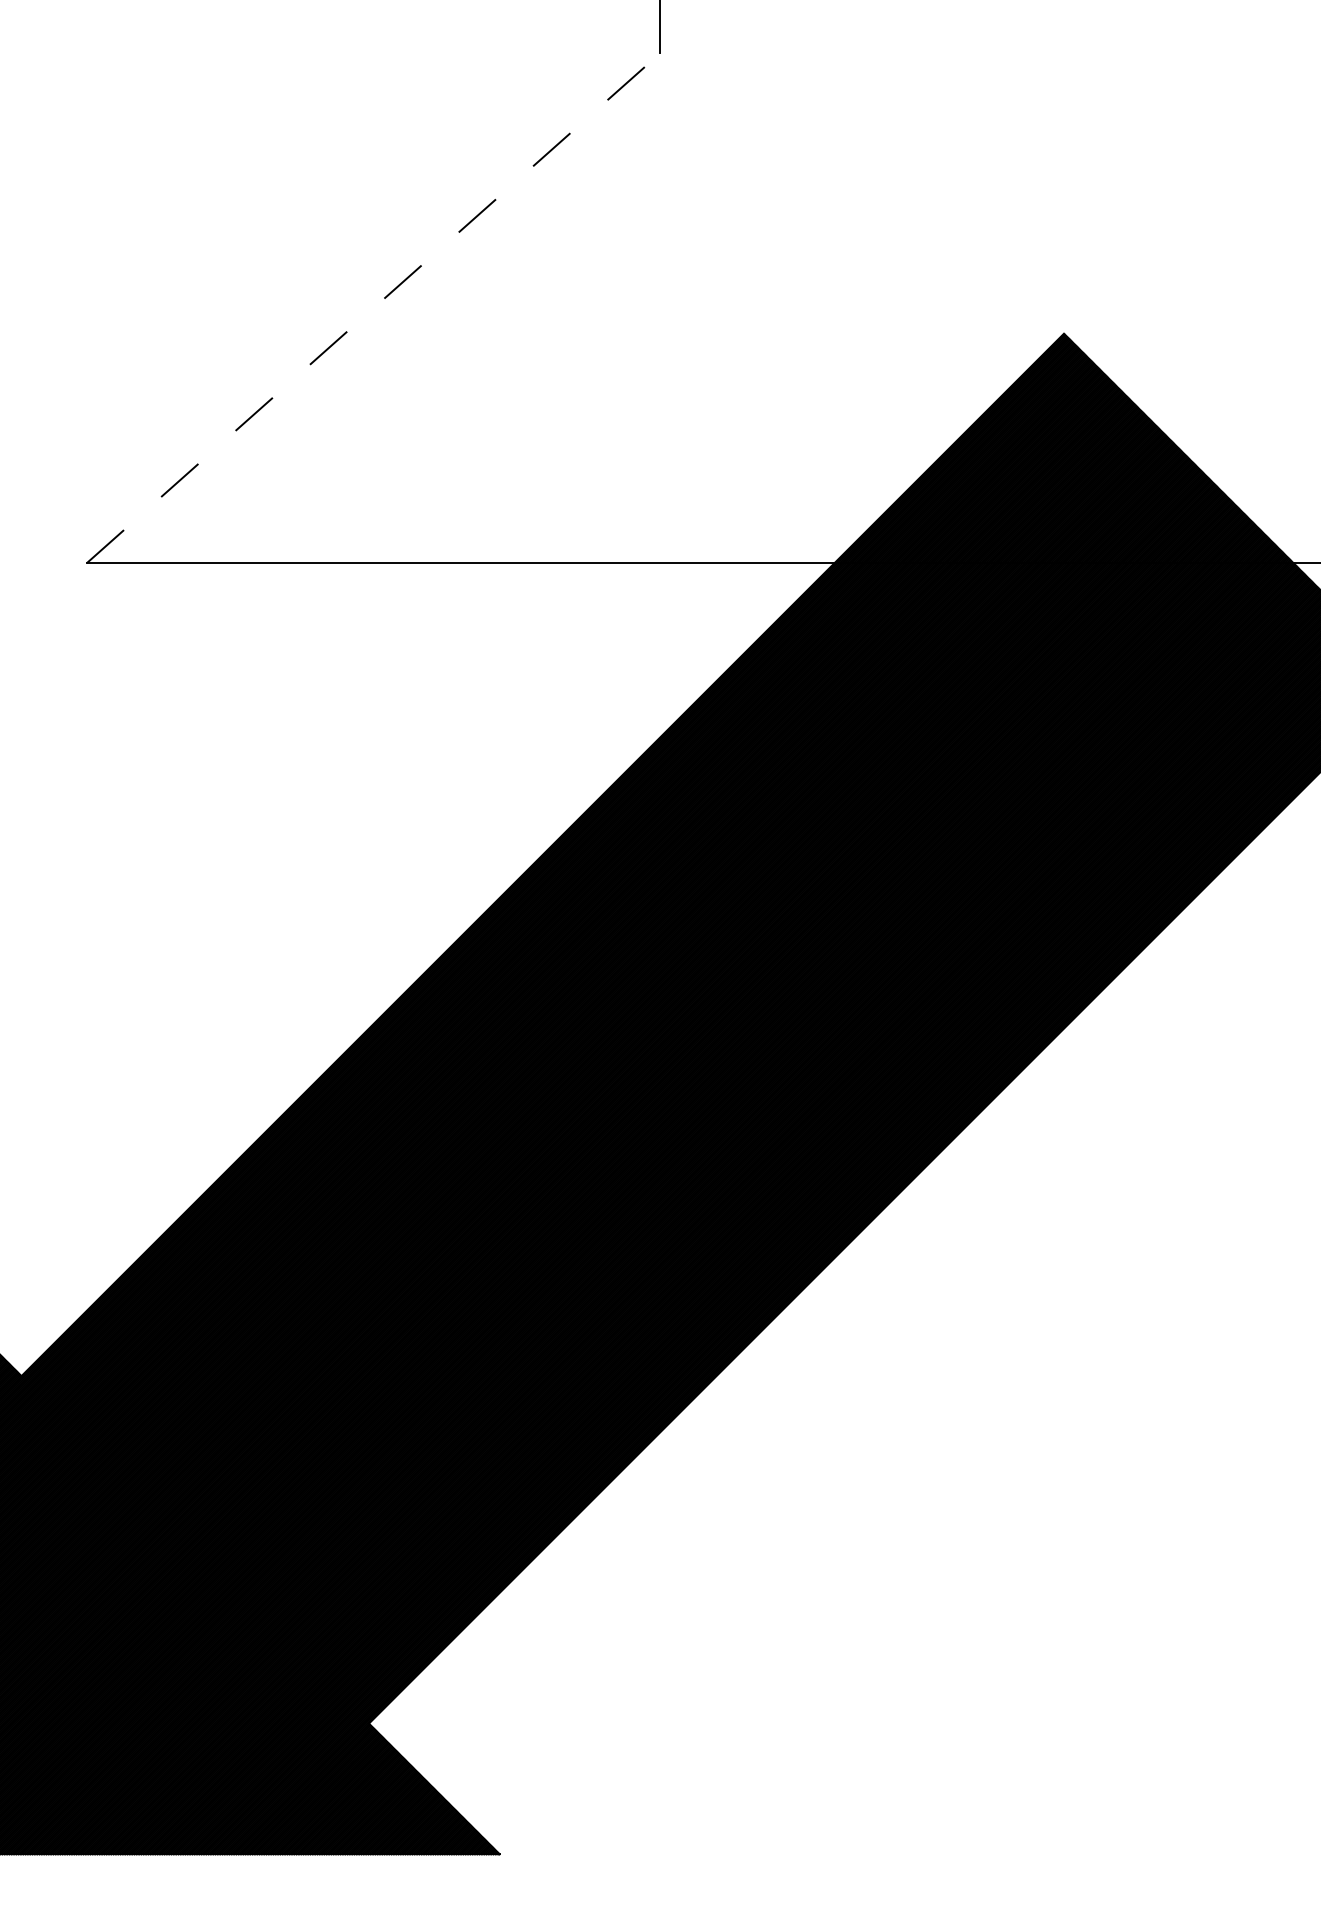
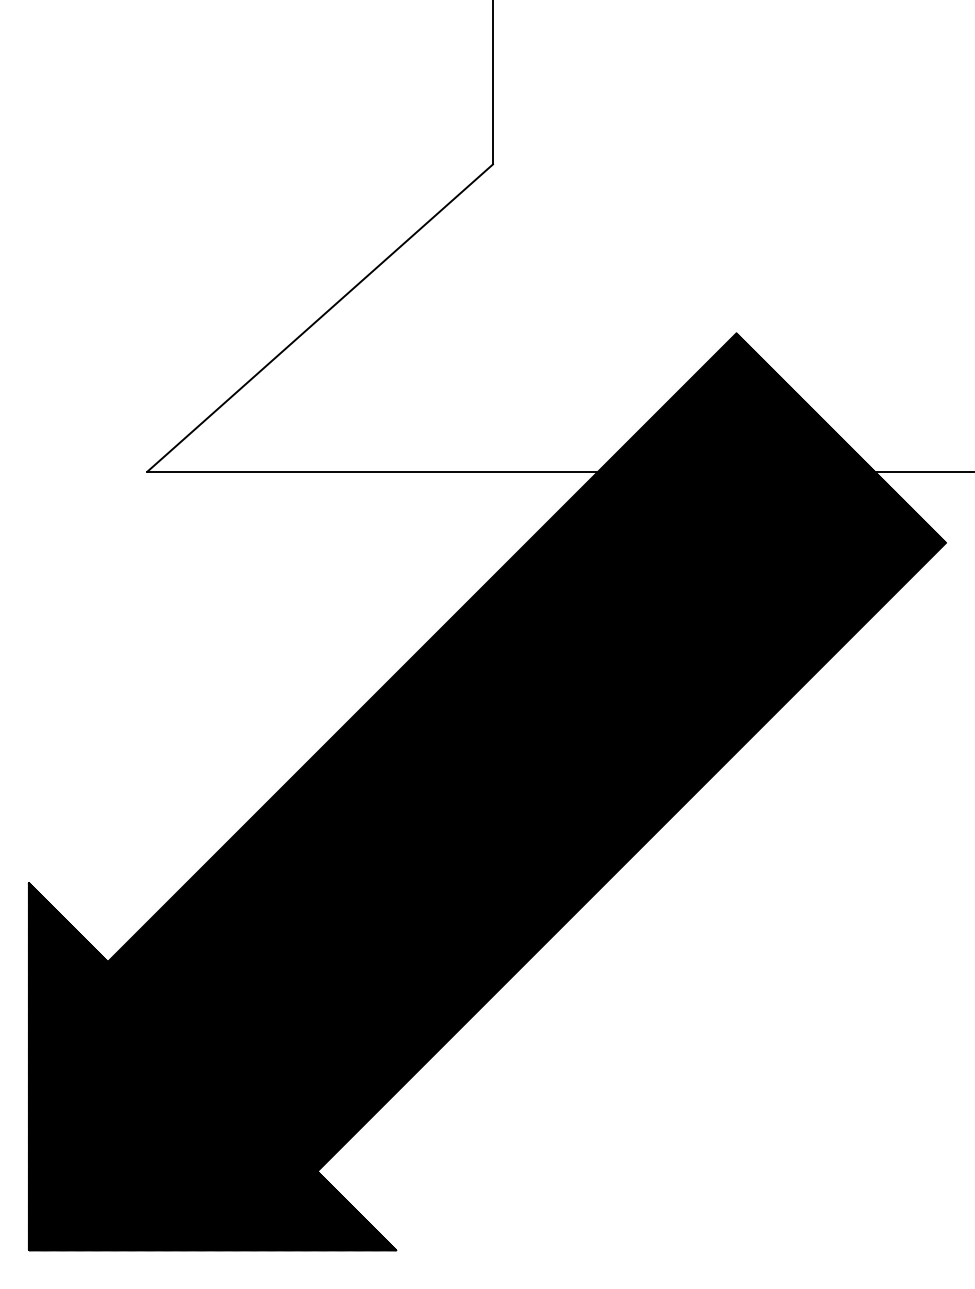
line: (374, 307) -> (320, 317), dashed -> solid

